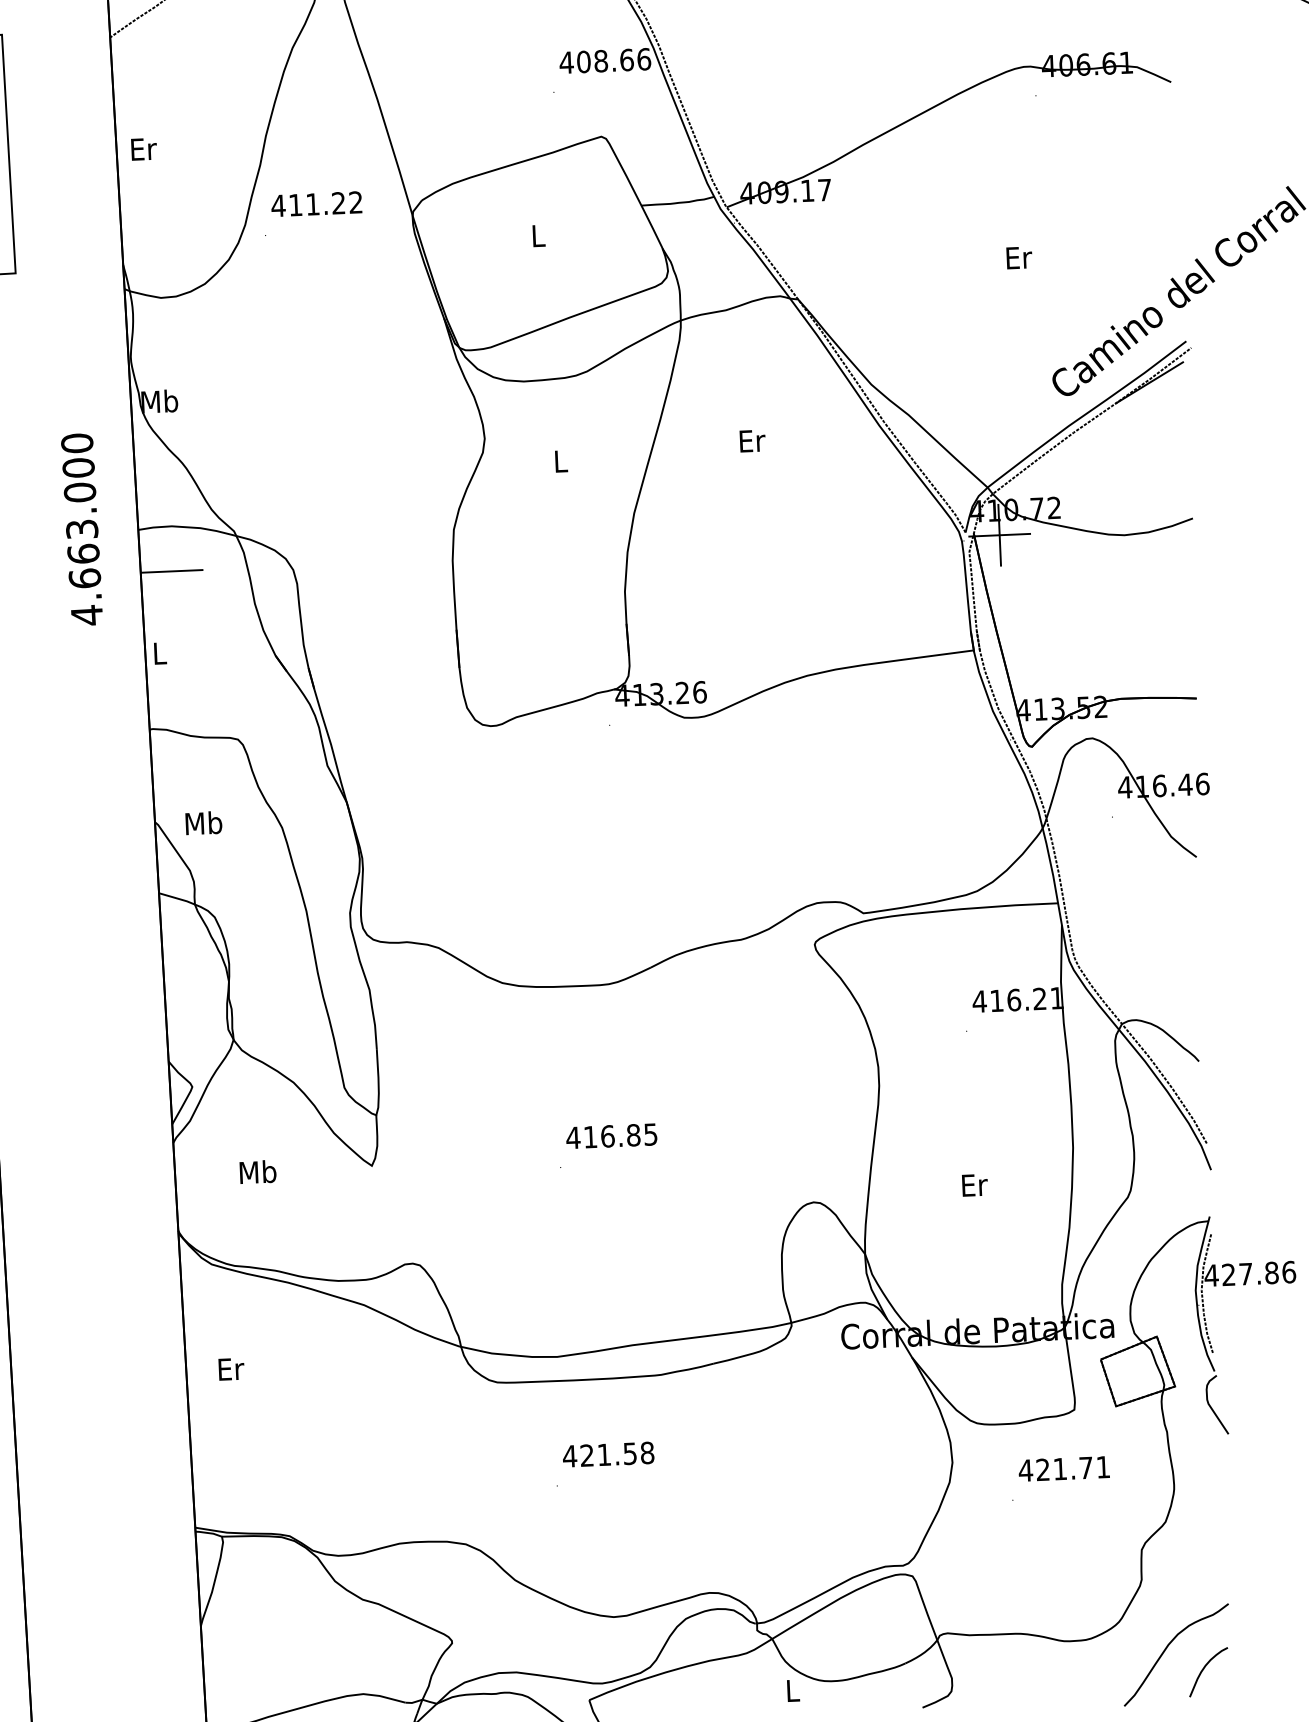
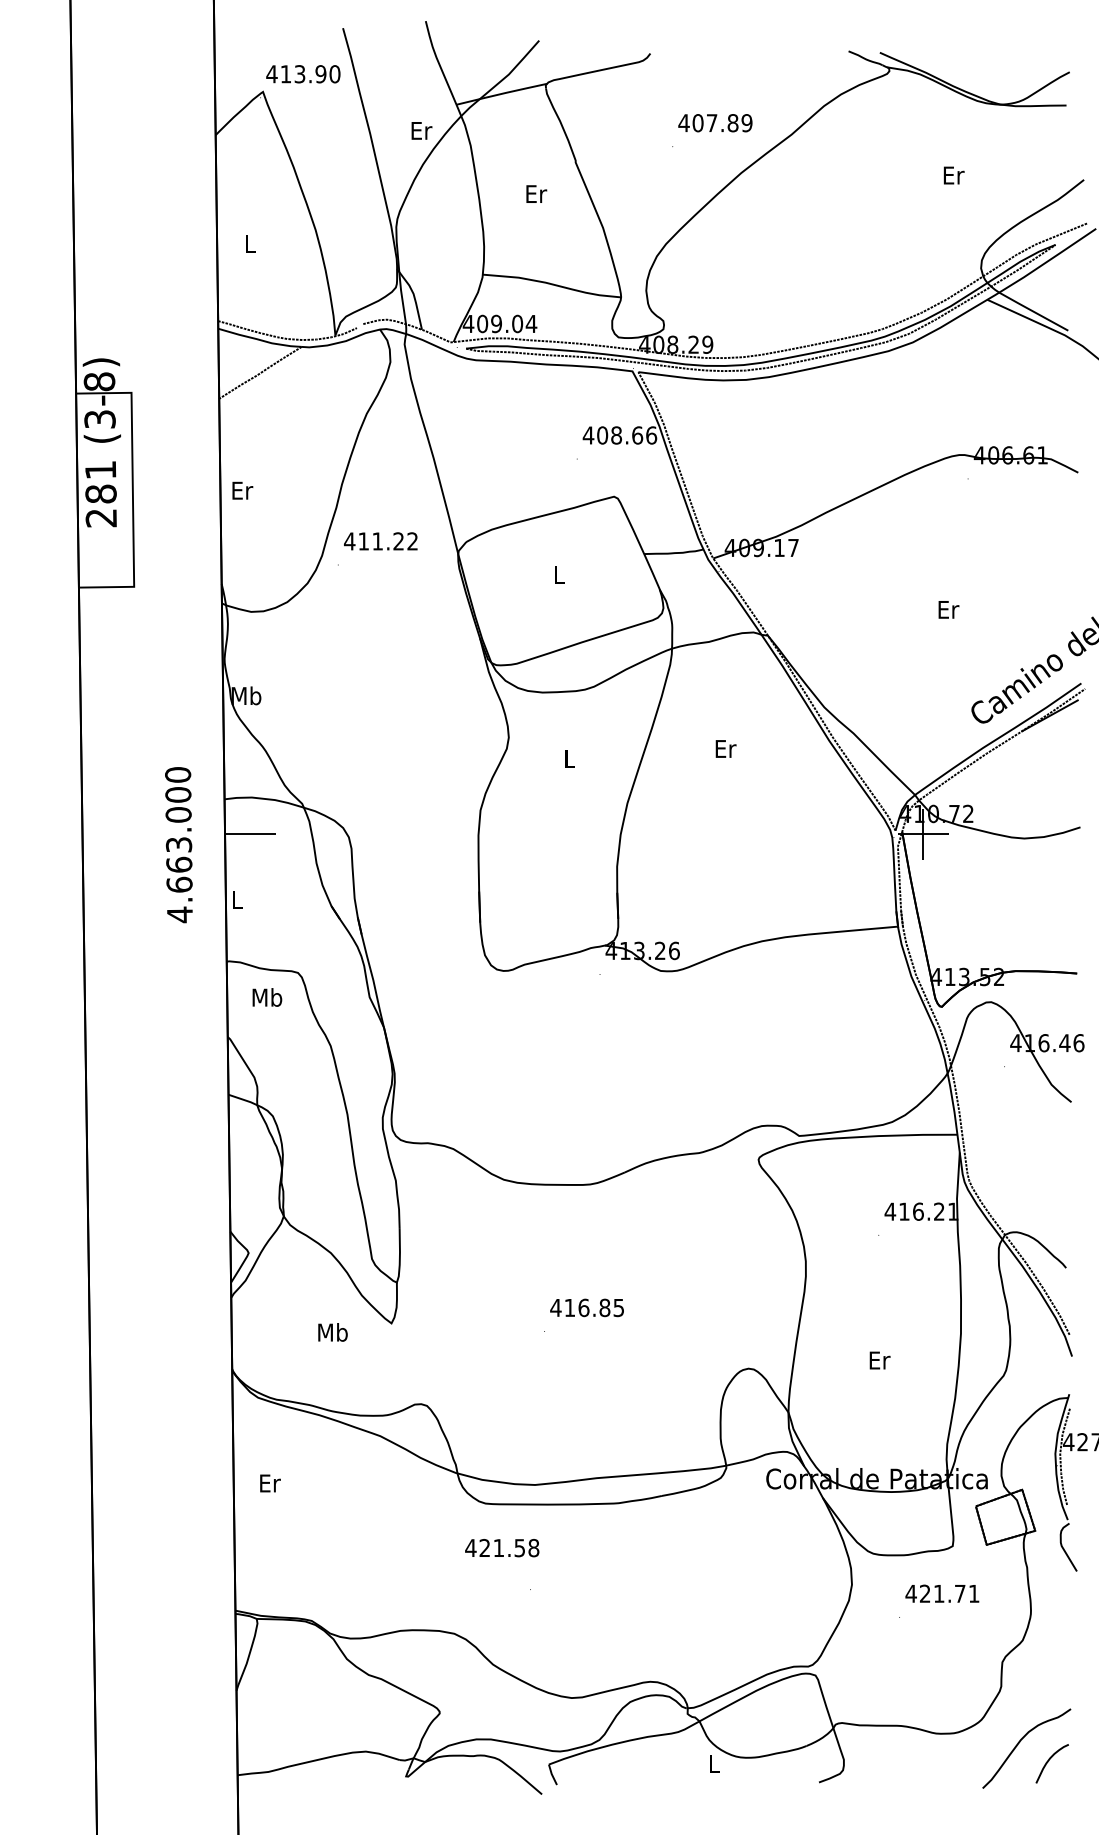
text: (81, 530) -> (178, 845), moved
text: (204, 823) -> (267, 997), moved
text: (257, 1172) -> (332, 1332), moved
text: (608, 1455) -> (502, 1548), moved

